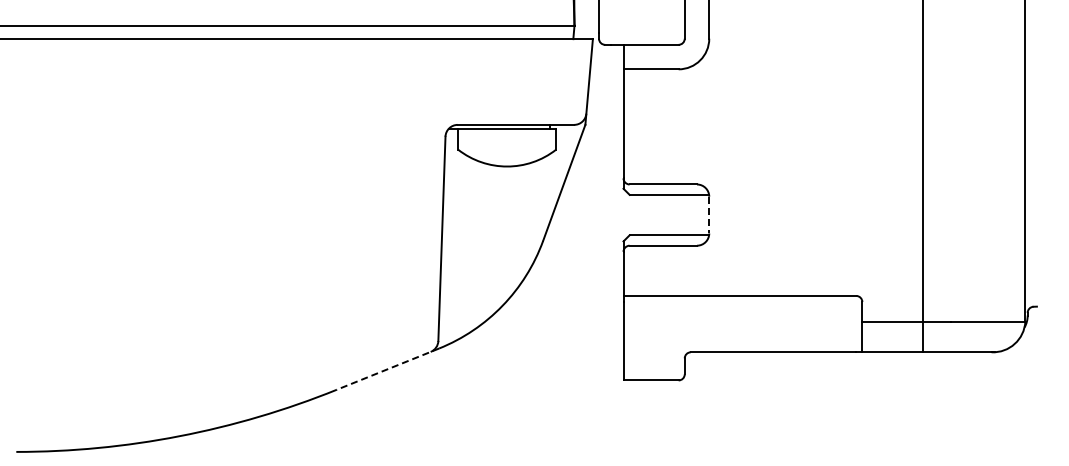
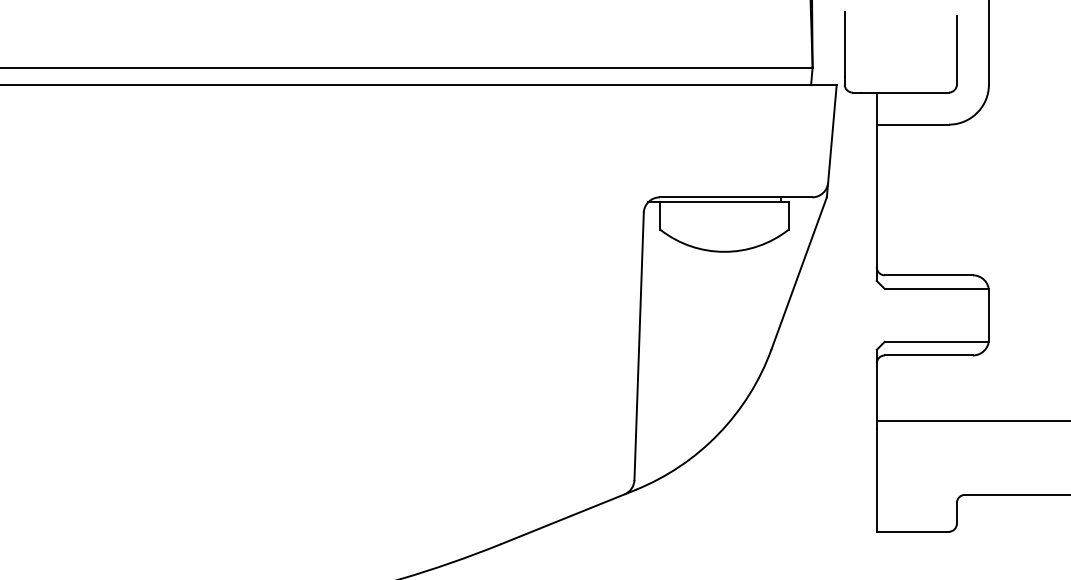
line: (709, 215) -> (989, 315), dashed -> solid
line: (387, 369) -> (567, 517), dashed -> solid

